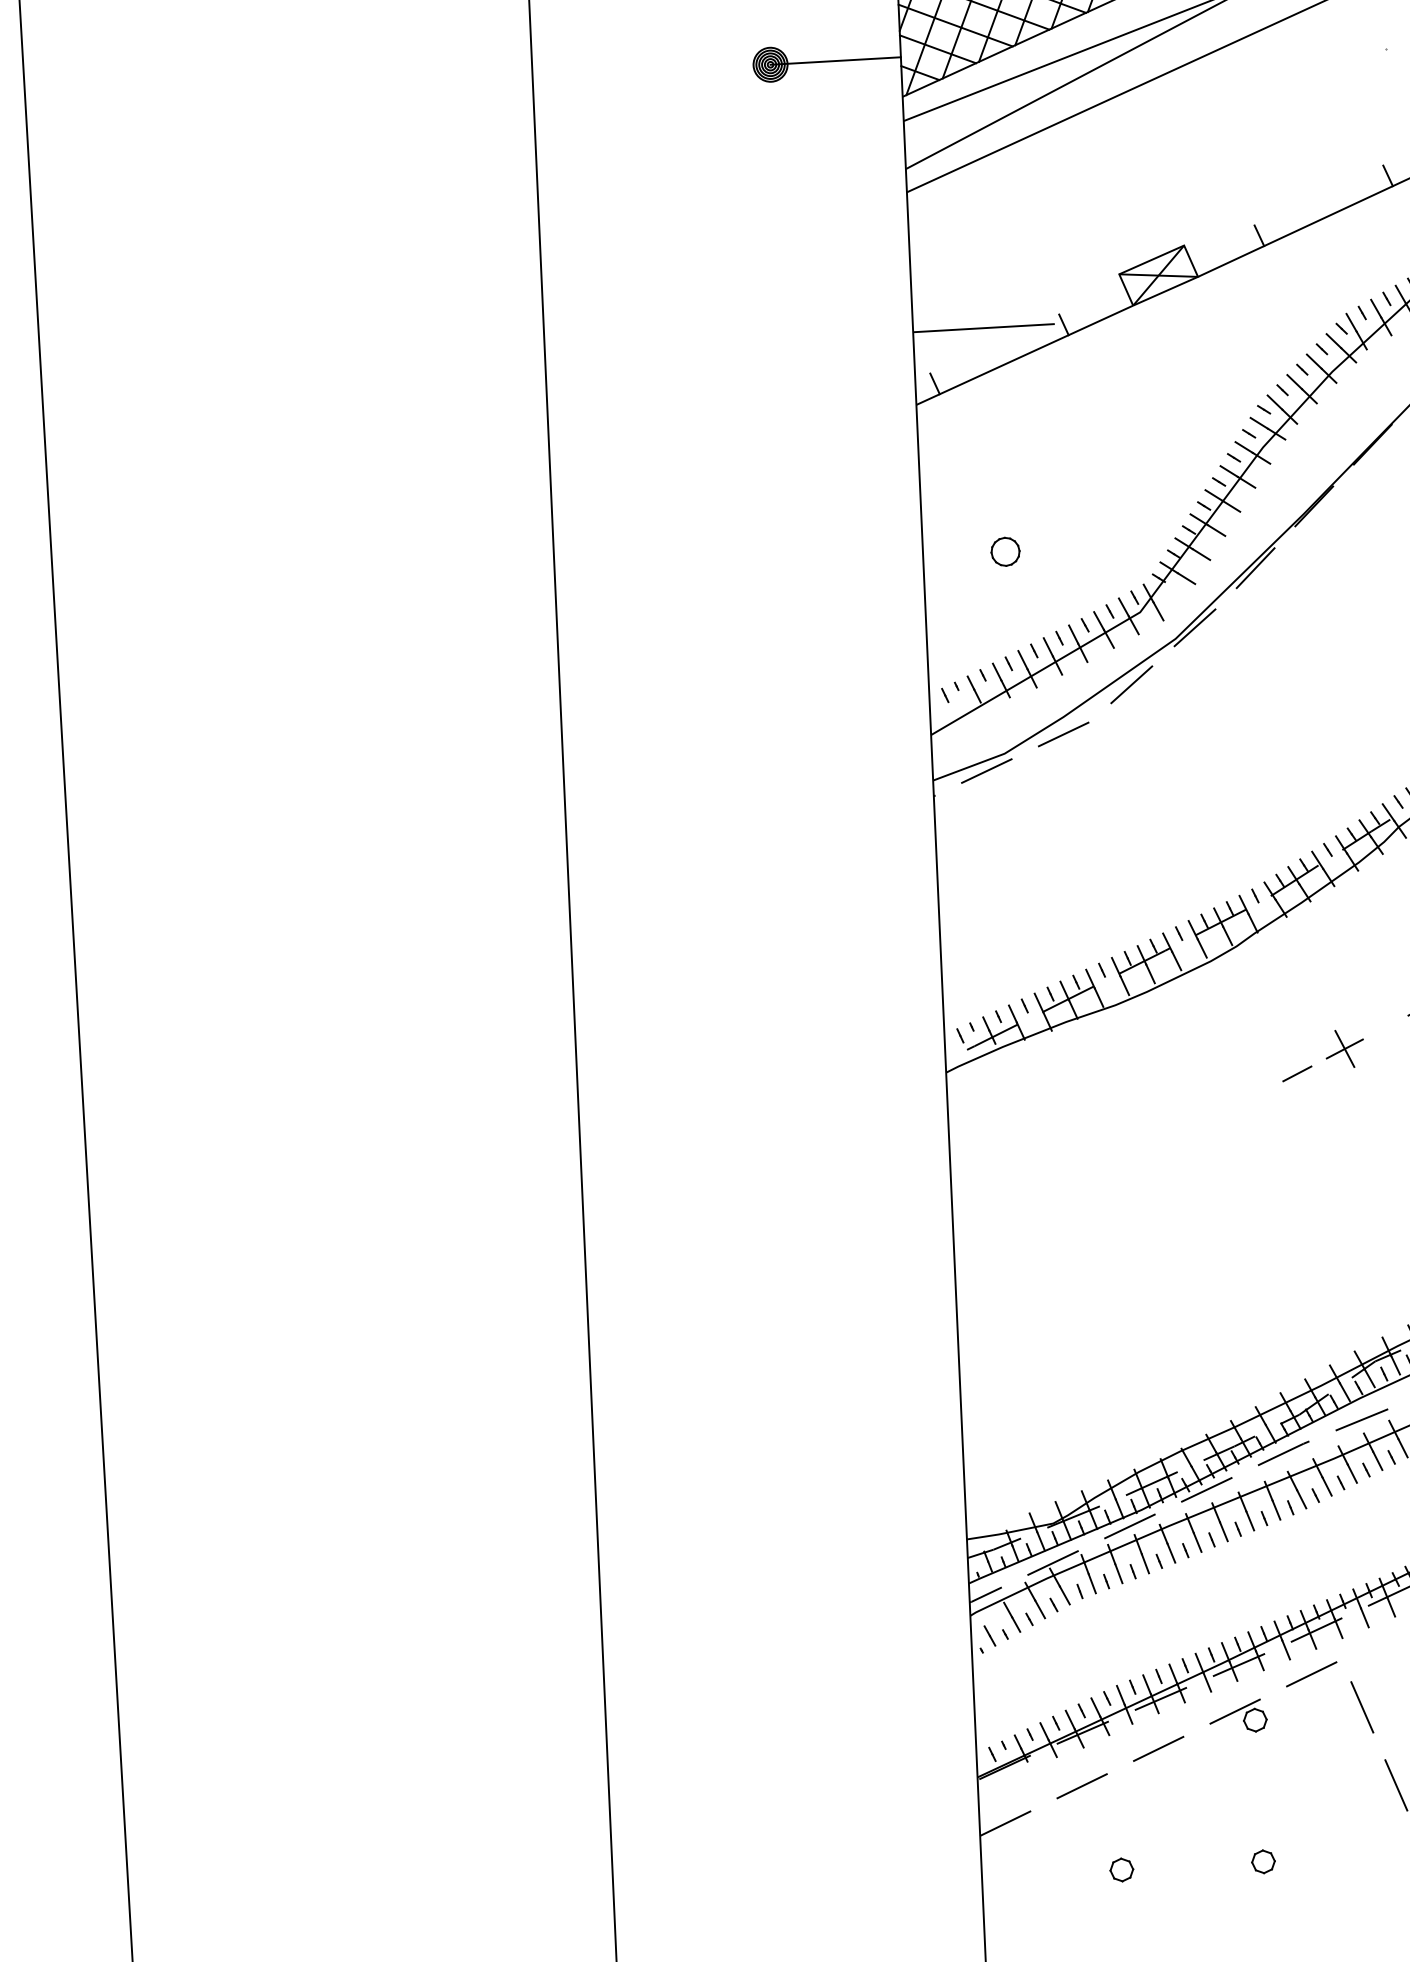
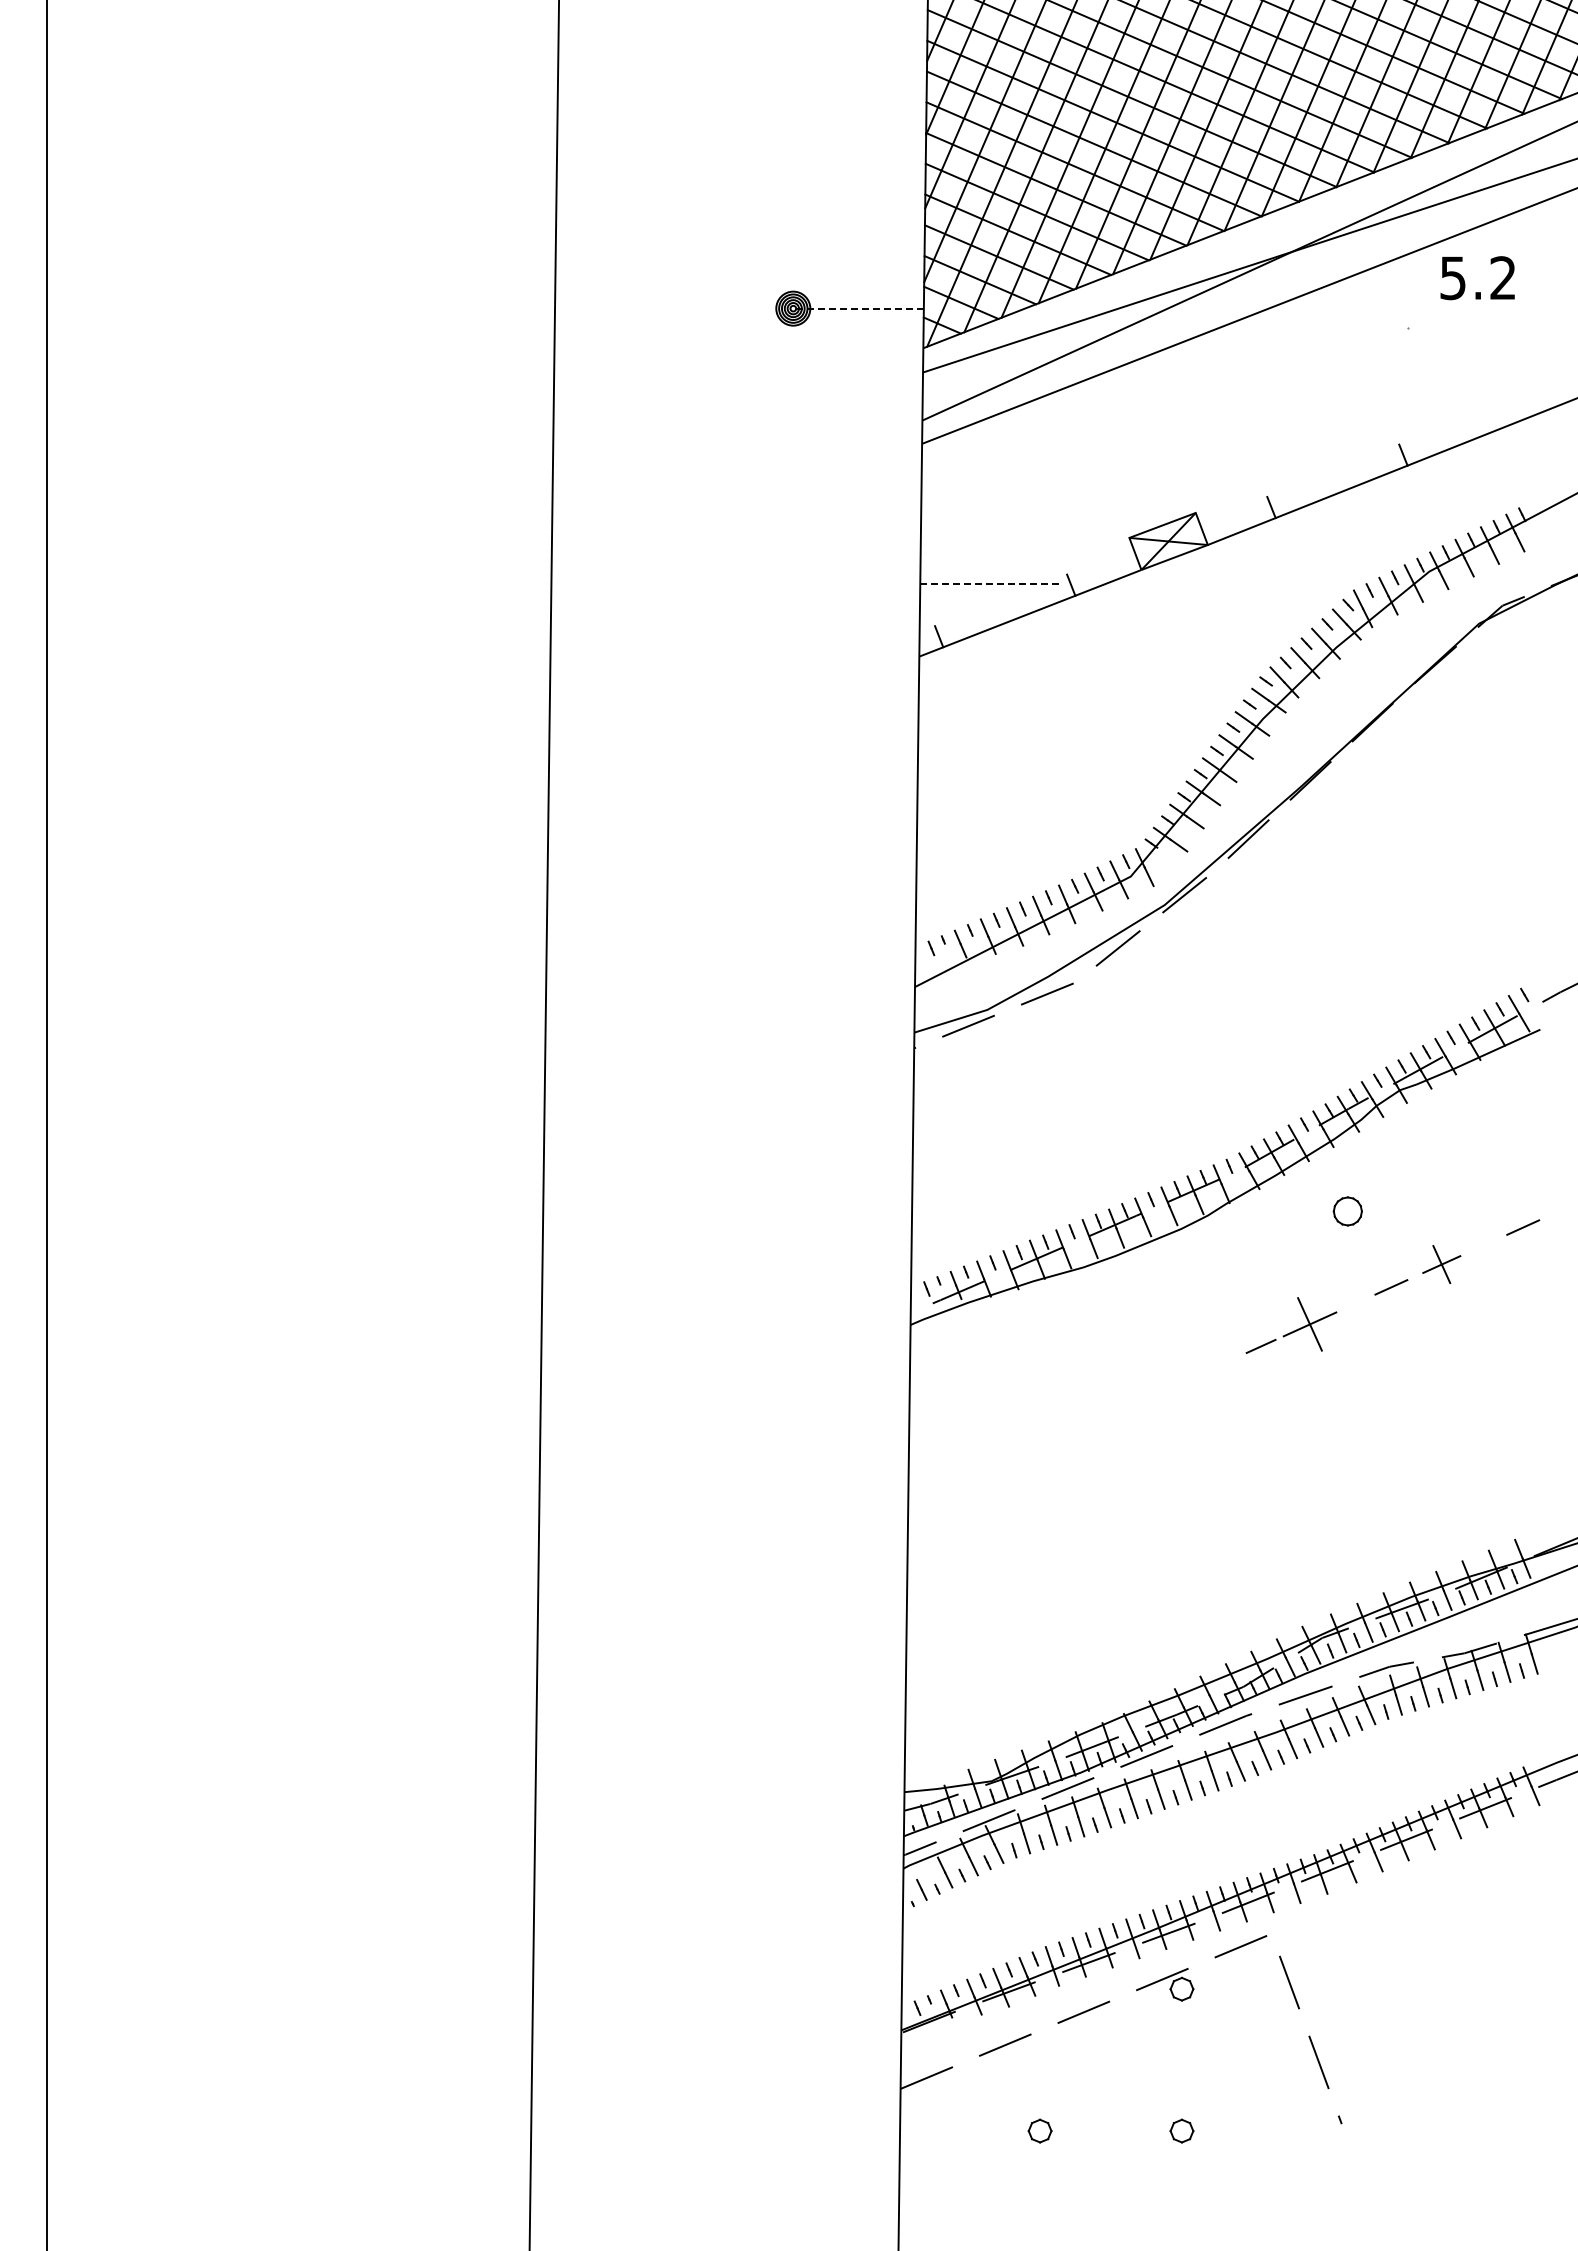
line: (835, 60) -> (858, 308), solid -> dashed
line: (984, 327) -> (991, 583), solid -> dashed
part: (1005, 551) -> (1347, 1211), moved
part: (1344, 1048) -> (1309, 1323), size x1.4

